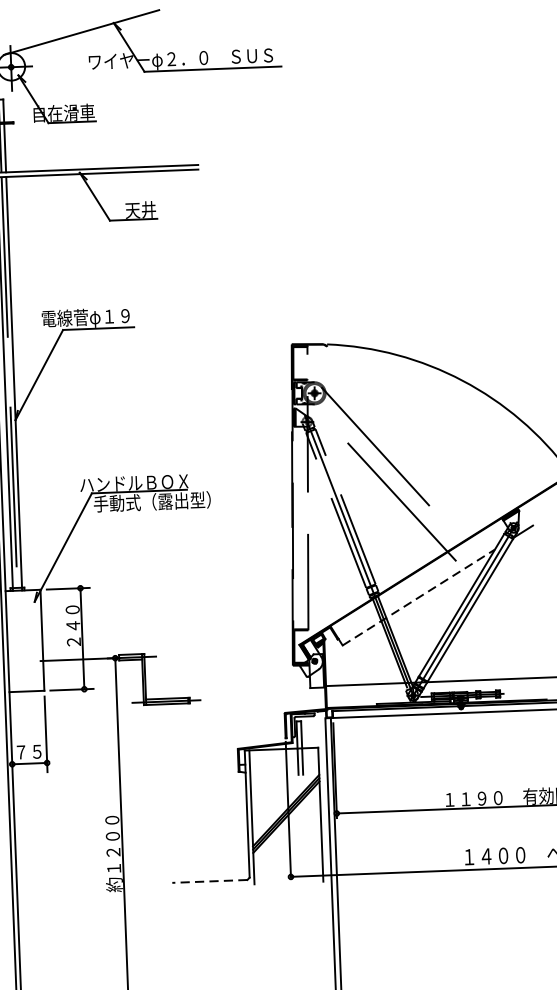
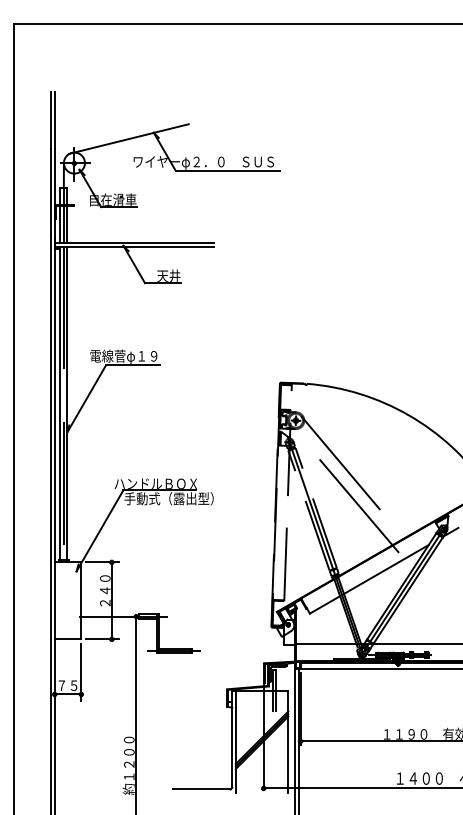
line: (419, 597) -> (369, 579), dashed -> solid
line: (209, 881) -> (201, 789), dashed -> solid

